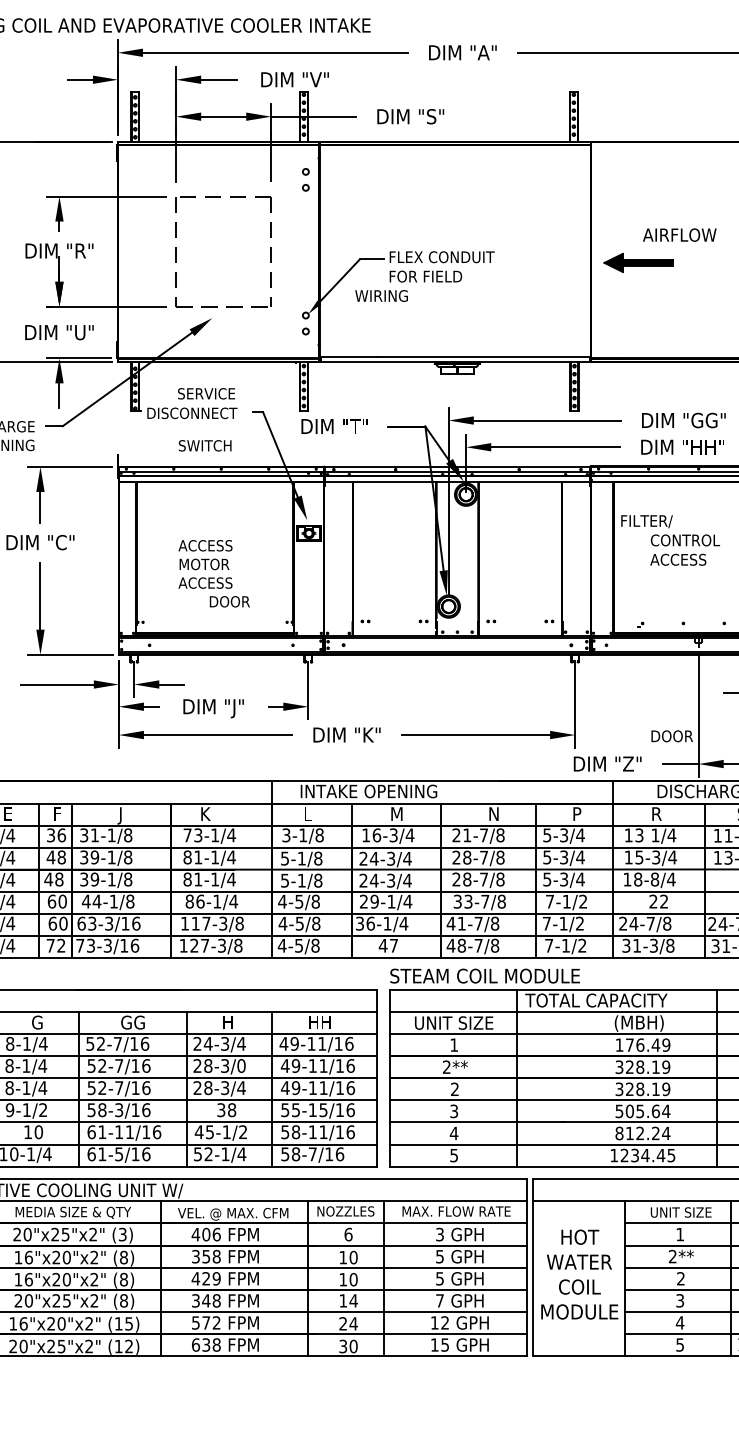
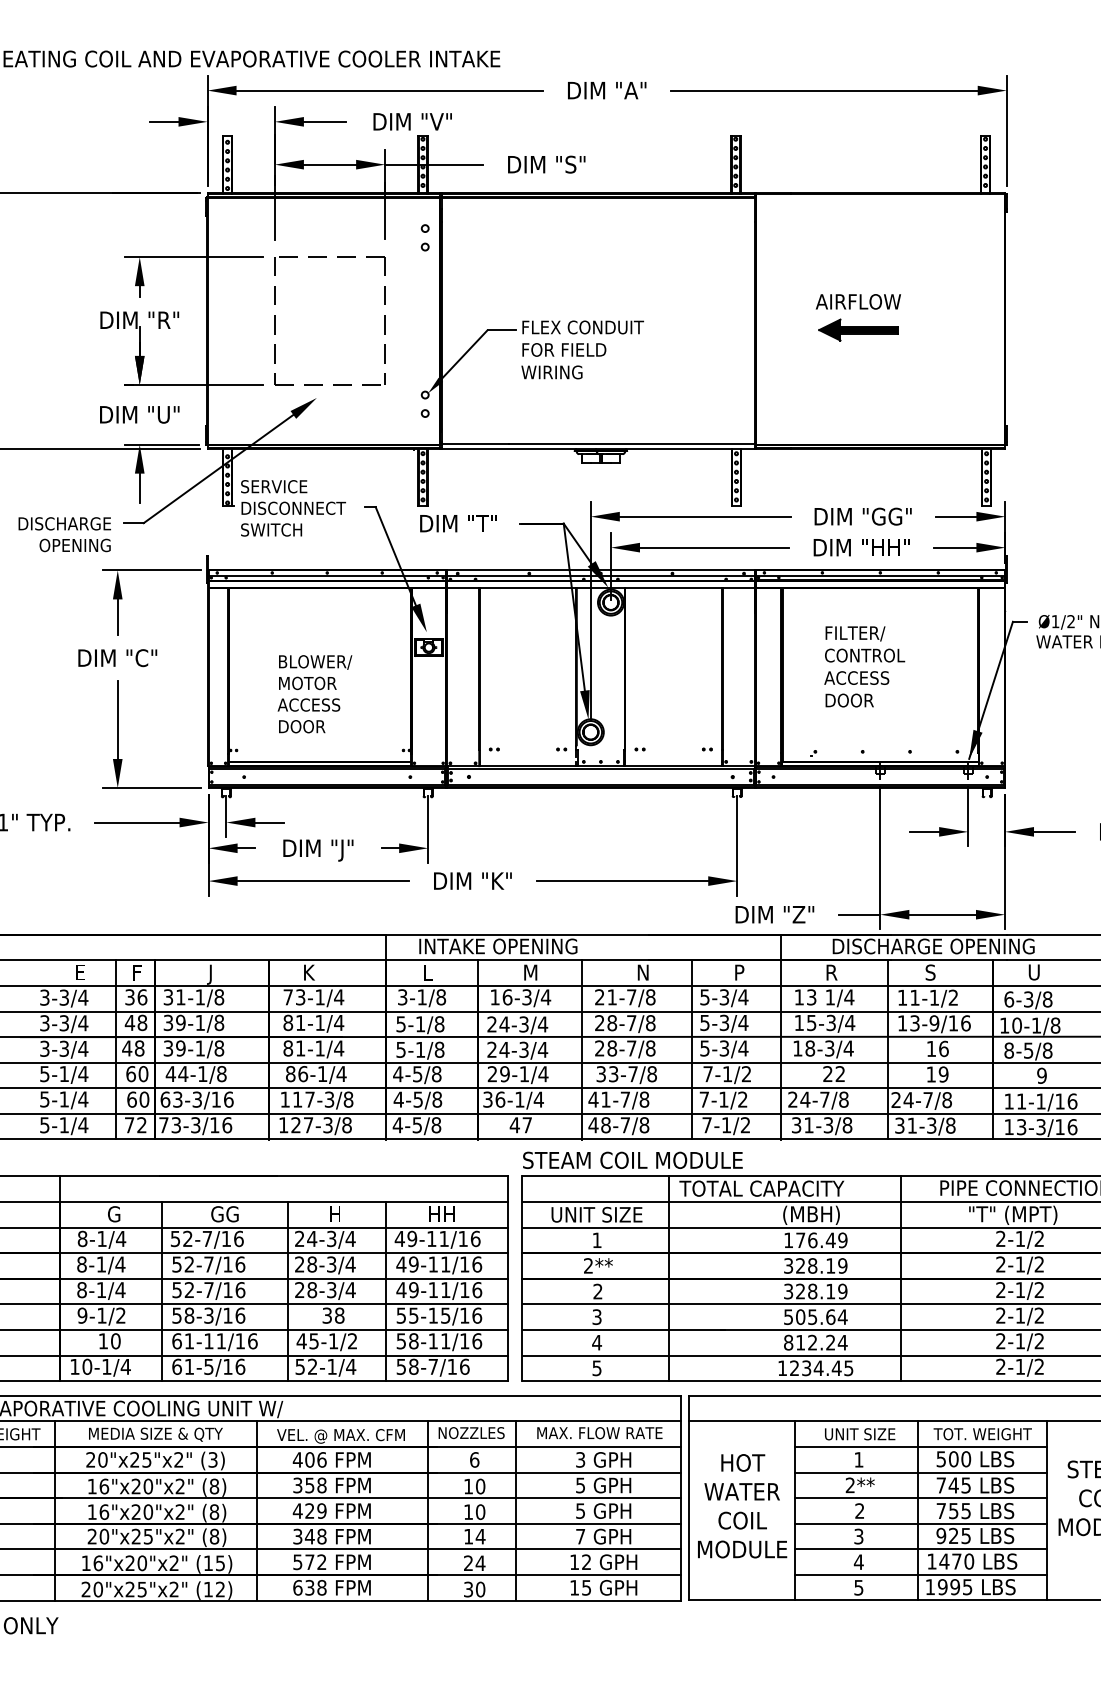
part: (638, 262) -> (858, 329), moved
text: (381, 296) -> (551, 372), moved
text: (206, 393) -> (274, 486), moved
text: (205, 445) -> (271, 529), moved
text: (647, 521) -> (855, 633), moved
text: (210, 546) -> (314, 662), ACCESS -> BLOWER/
text: (230, 601) -> (302, 726), moved
text: (672, 736) -> (849, 700), moved
text: (654, 879) -> (829, 1048), 18-8/4 -> 18-3/4
text: (241, 1065) -> (350, 1264), 28-3/0 -> 28-3/4

